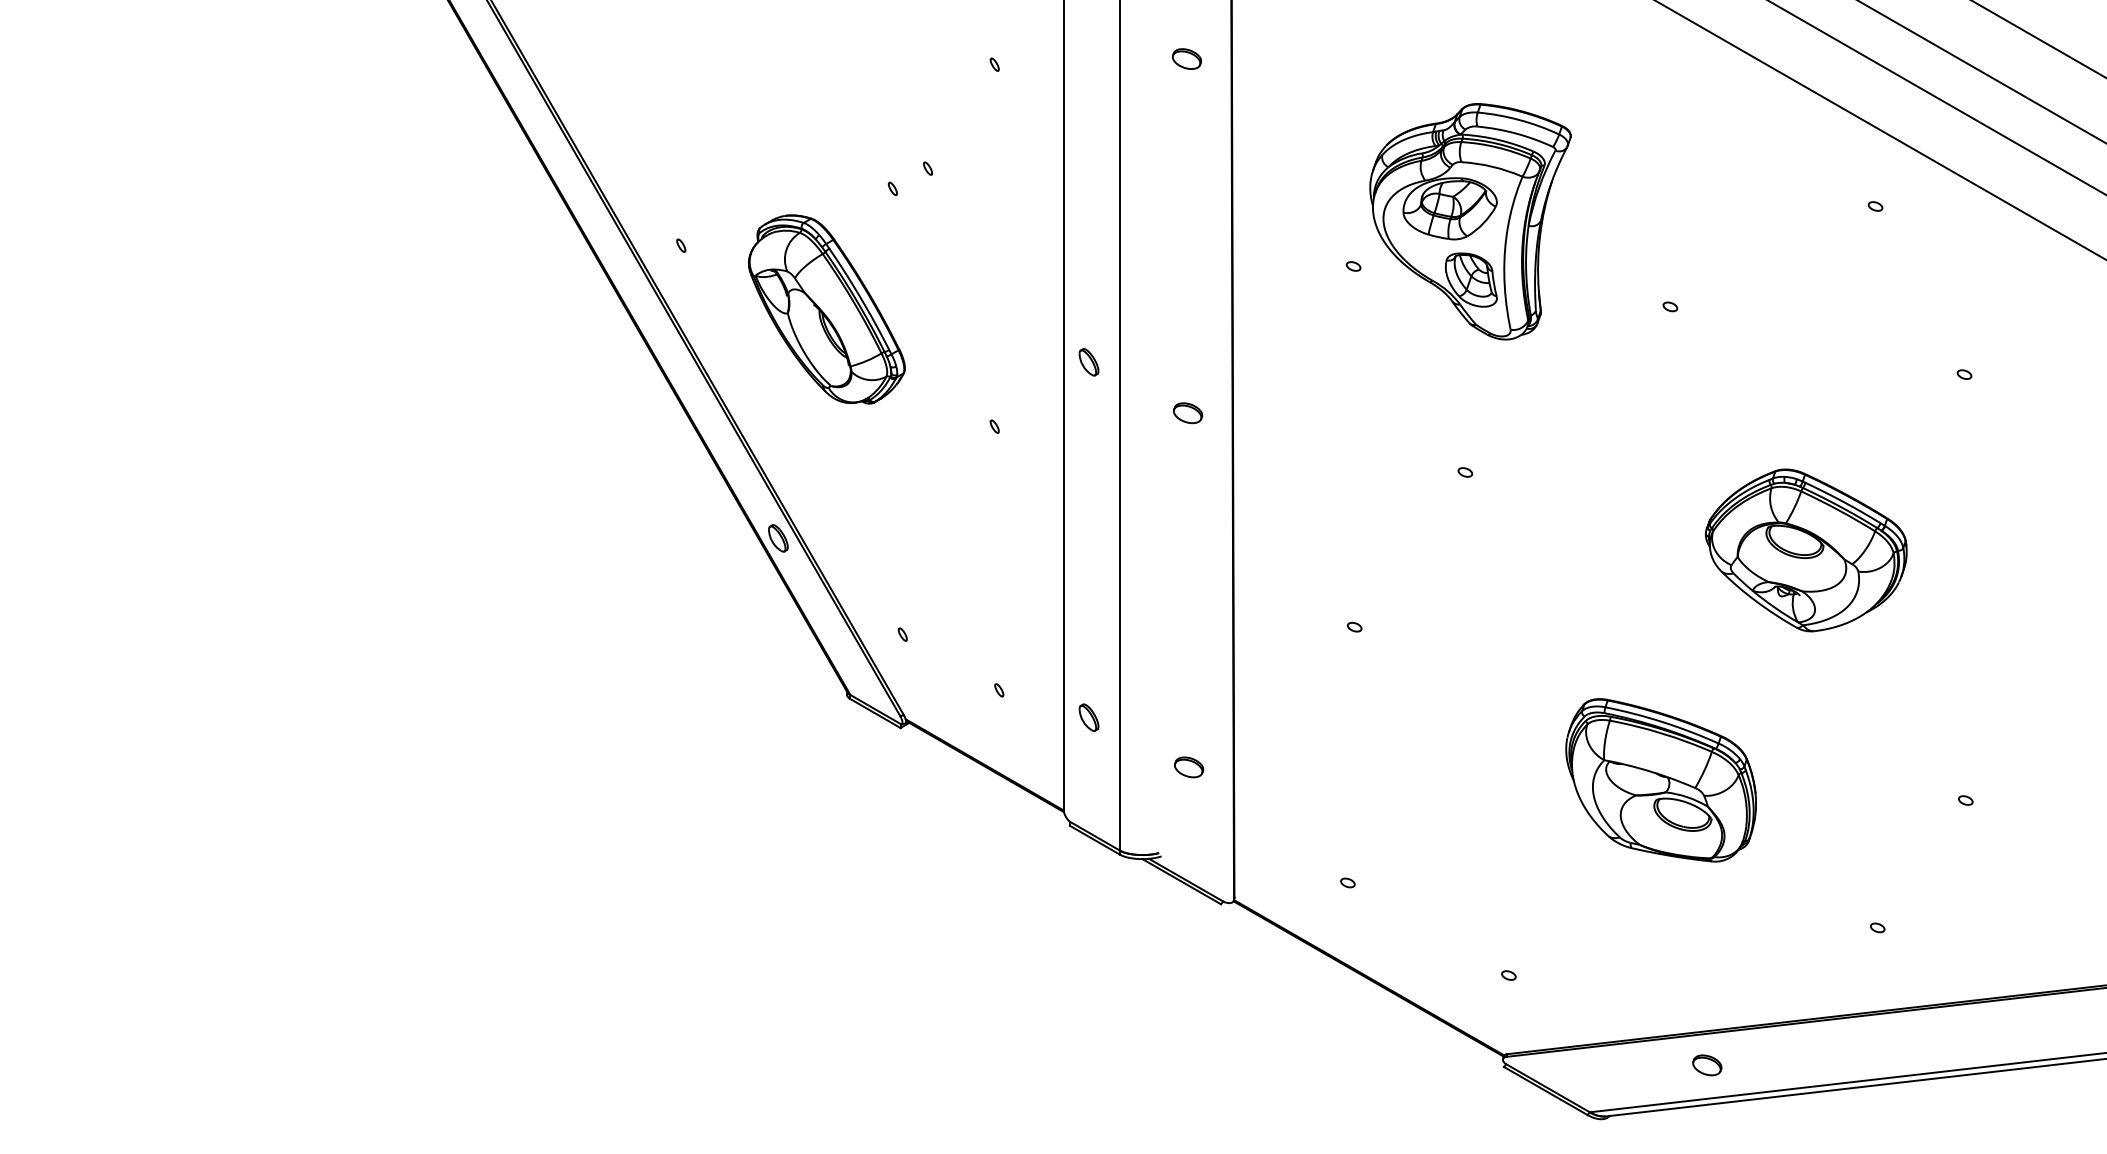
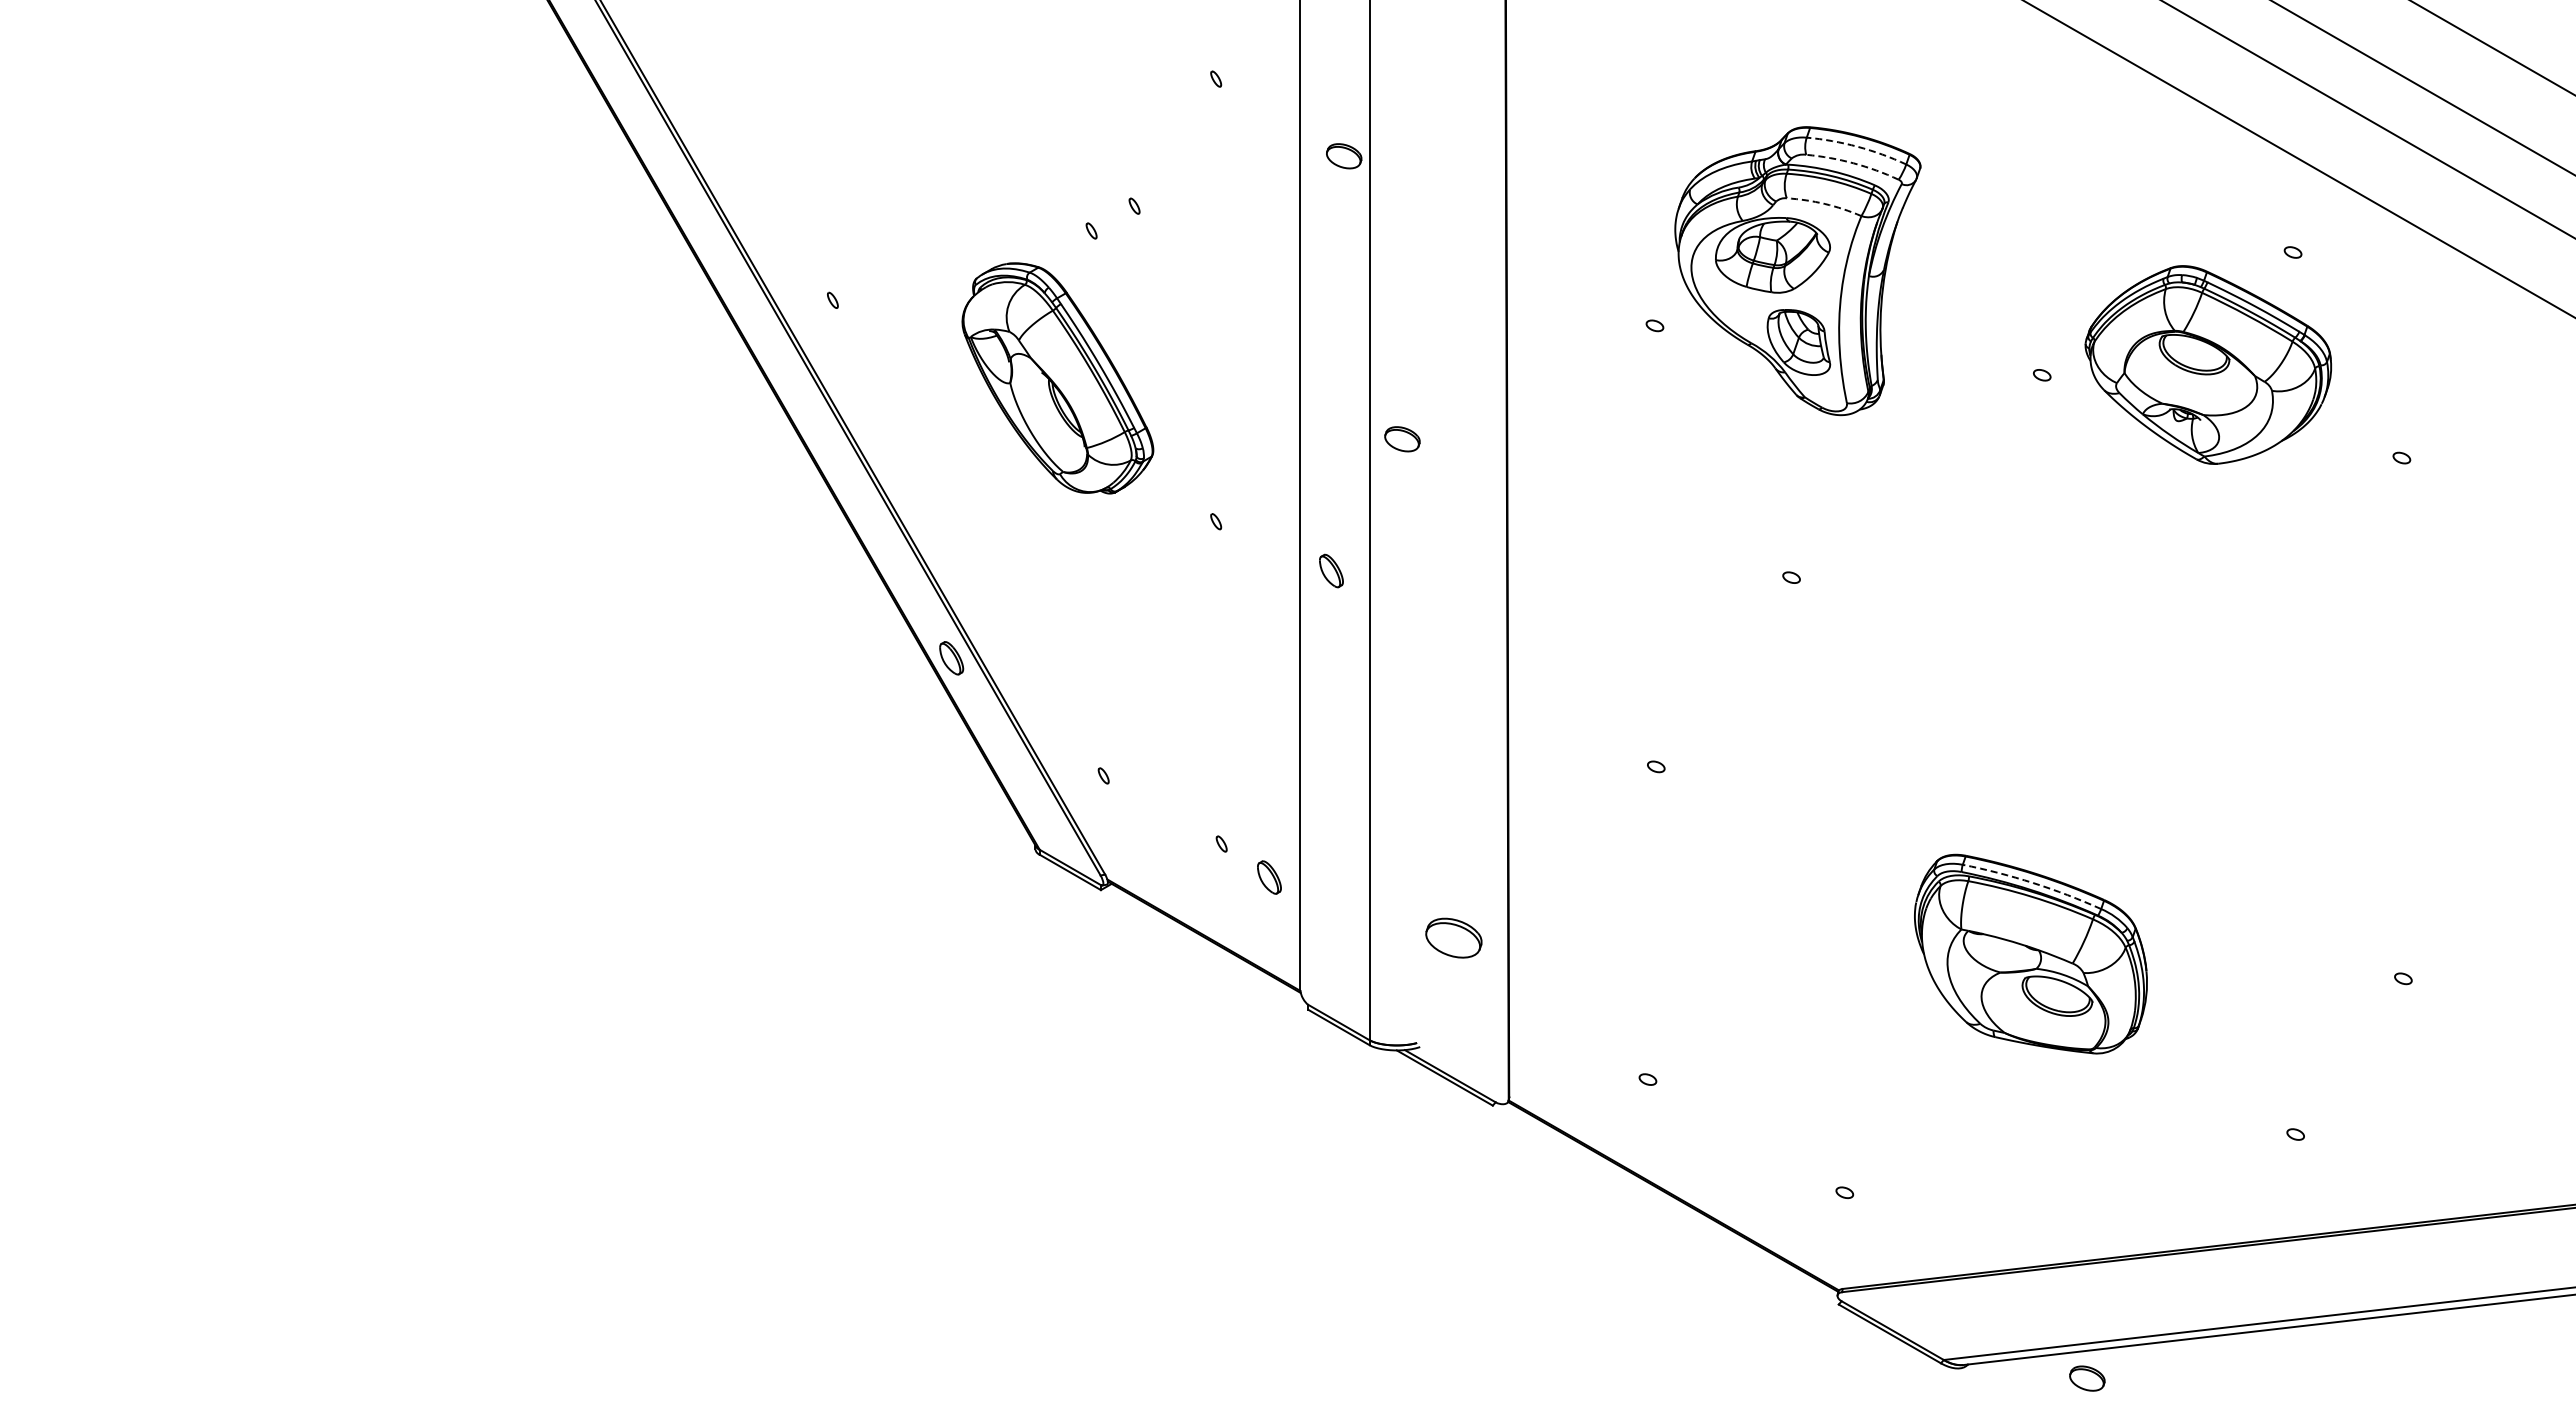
part: (1187, 59) -> (1344, 156), moved
arc: (1519, 119) -> (1857, 146), solid -> dashed
arc: (1516, 133) -> (1853, 163), solid -> dashed
arc: (1492, 166) -> (1824, 203), solid -> dashed
part: (826, 309) -> (1057, 378), moved
part: (1089, 361) -> (1331, 570), moved
part: (1188, 413) -> (1402, 439), moved
part: (1806, 550) -> (2208, 364), moved
part: (1089, 717) -> (1269, 877), moved
arc: (1663, 722) -> (2033, 883), solid -> dashed
part: (1188, 767) -> (1453, 938), size x1.6
part: (1707, 1065) -> (2087, 1378), moved

